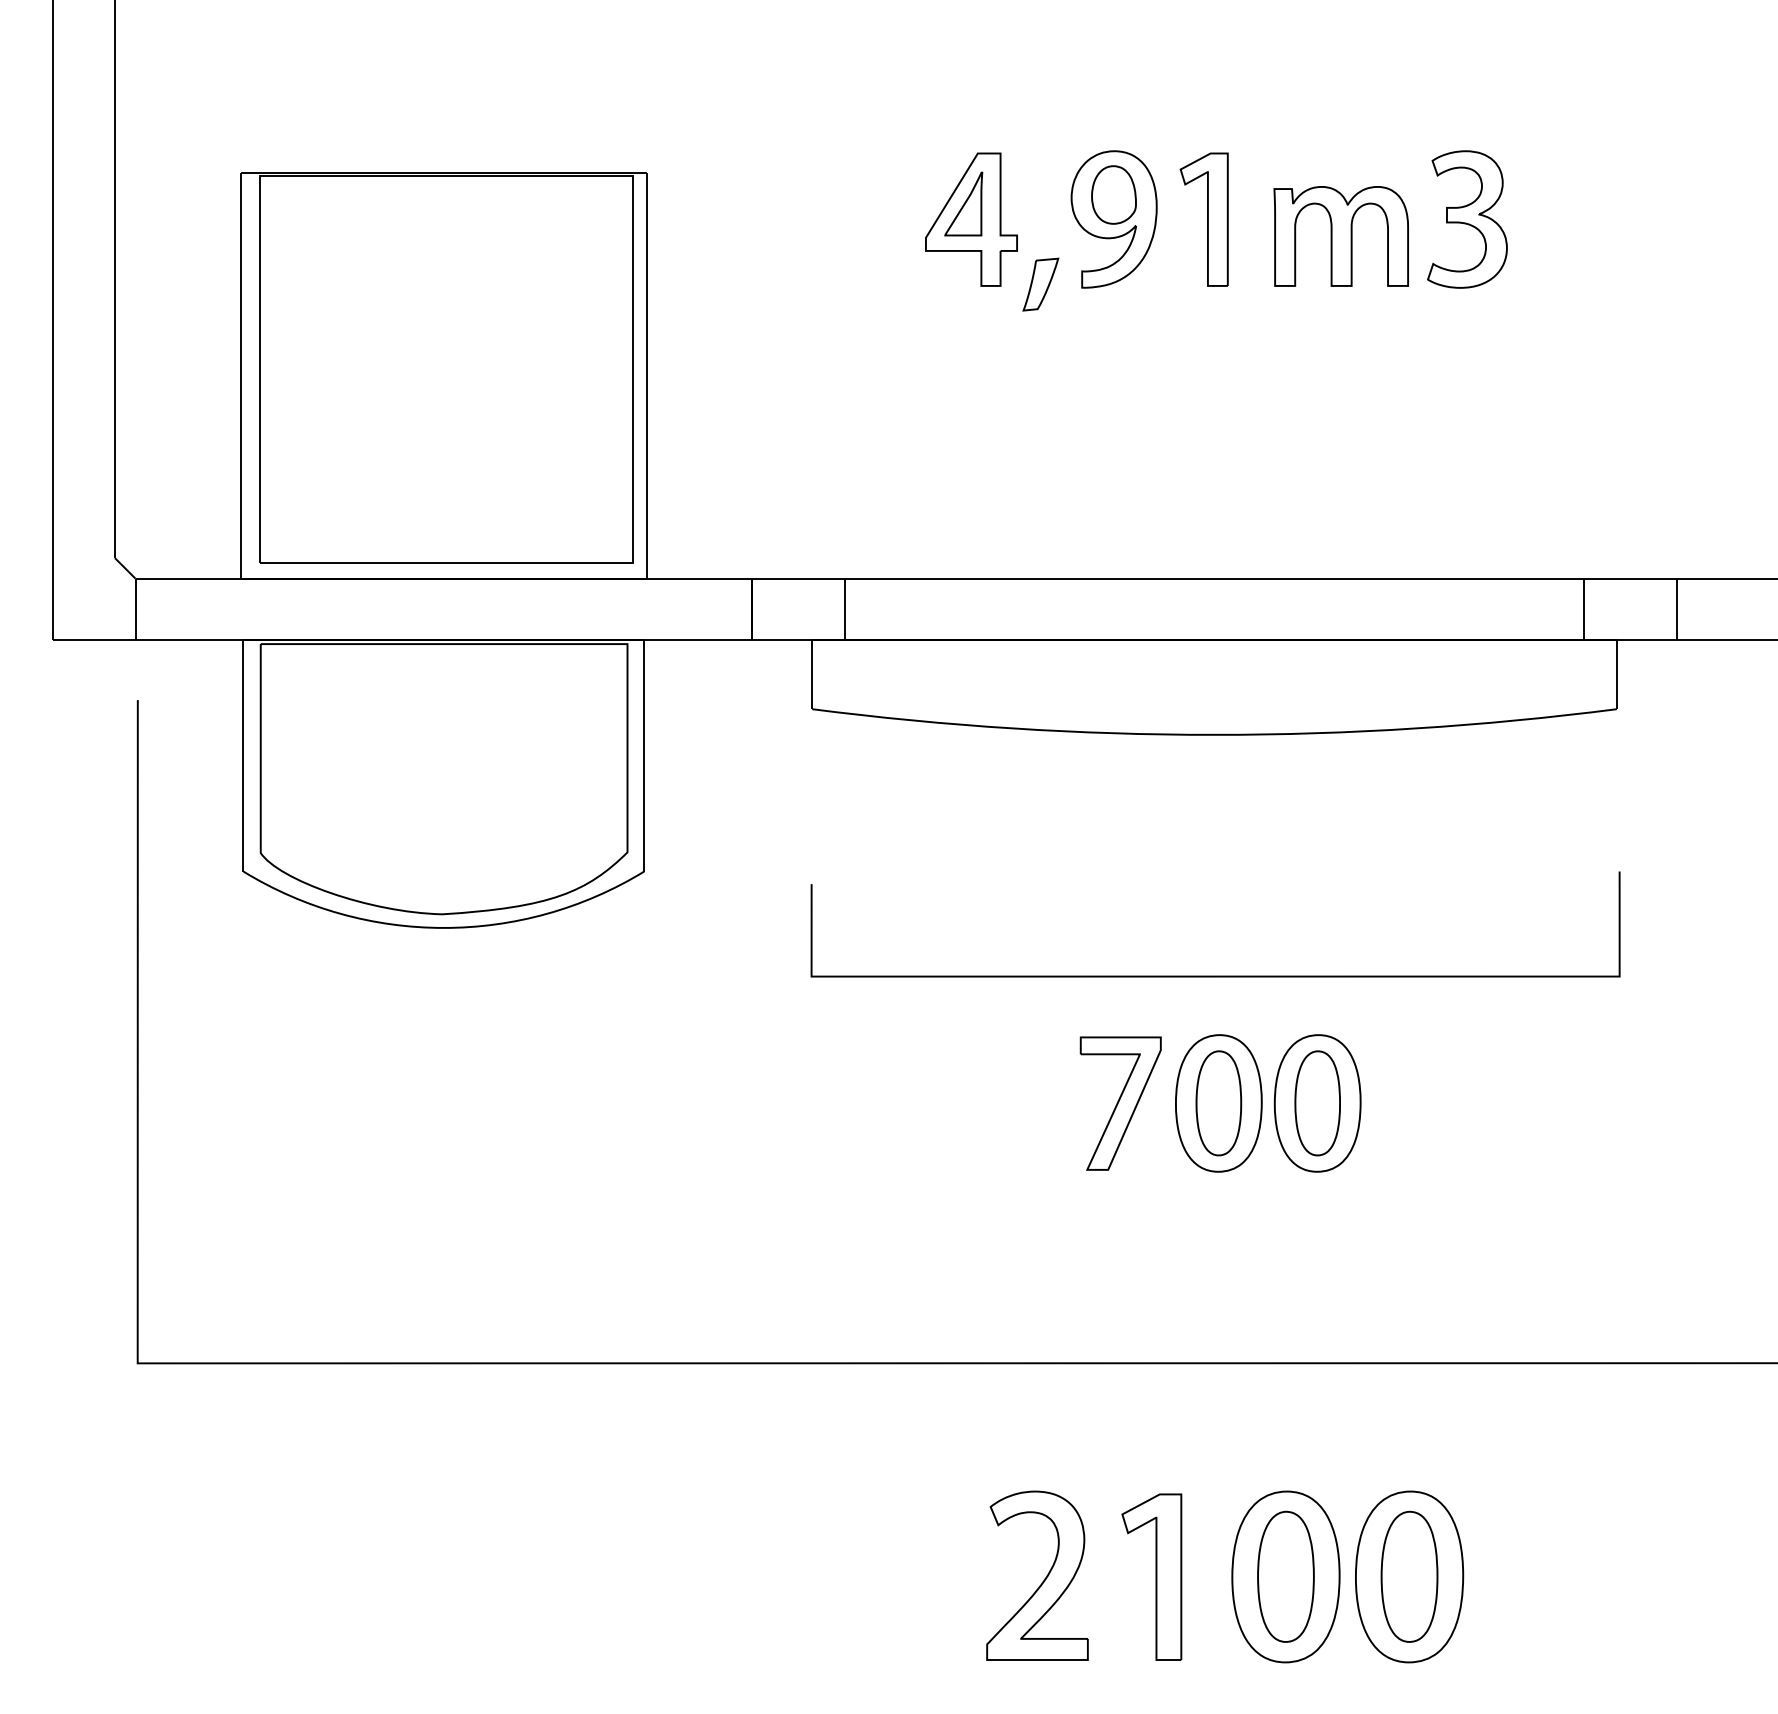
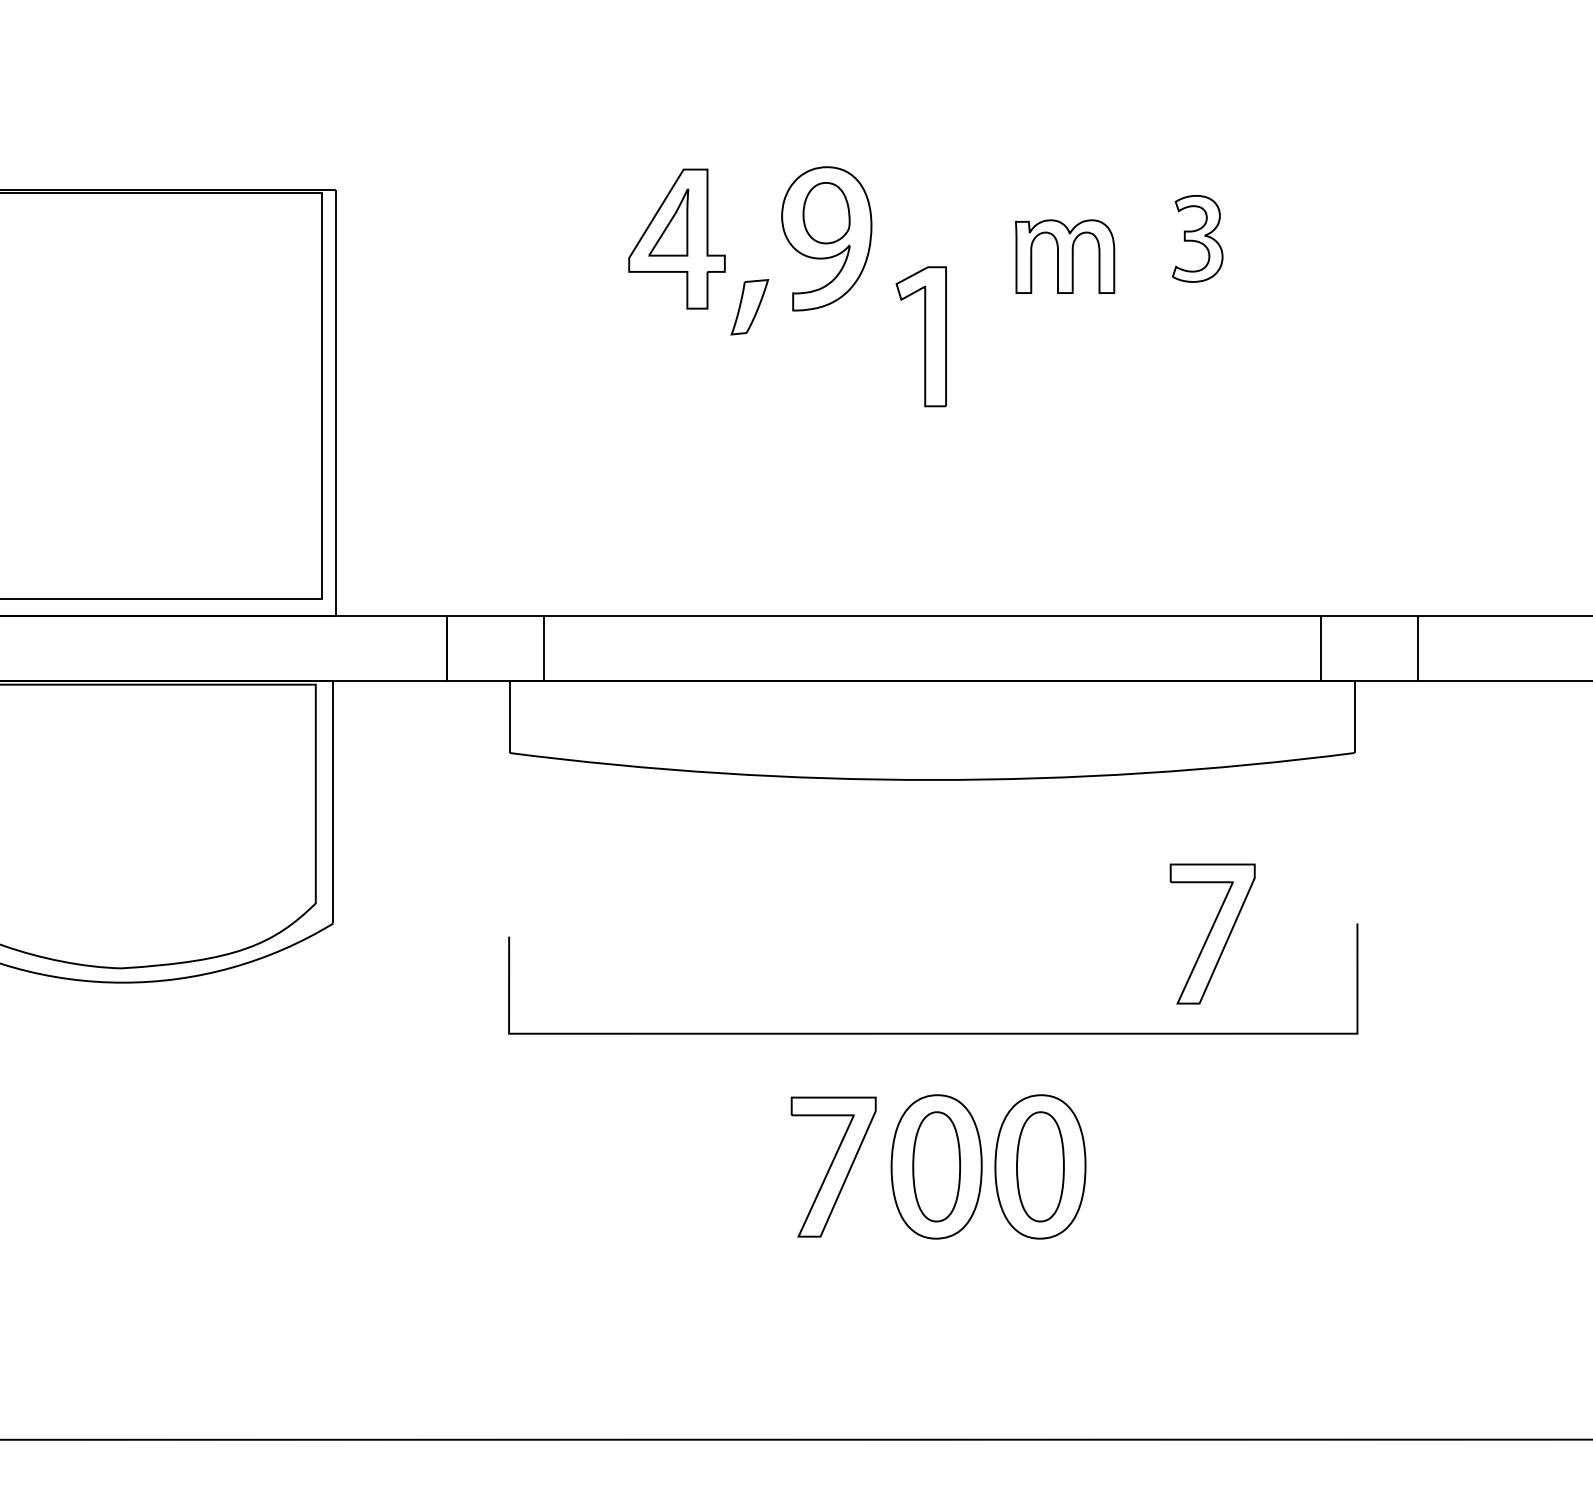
part: (1203, 219) -> (920, 336), moved
part: (1467, 219) -> (1197, 238), size x0.6
part: (1340, 236) -> (1064, 256), size x0.7
part: (1481, 881) -> (1212, 933), added

